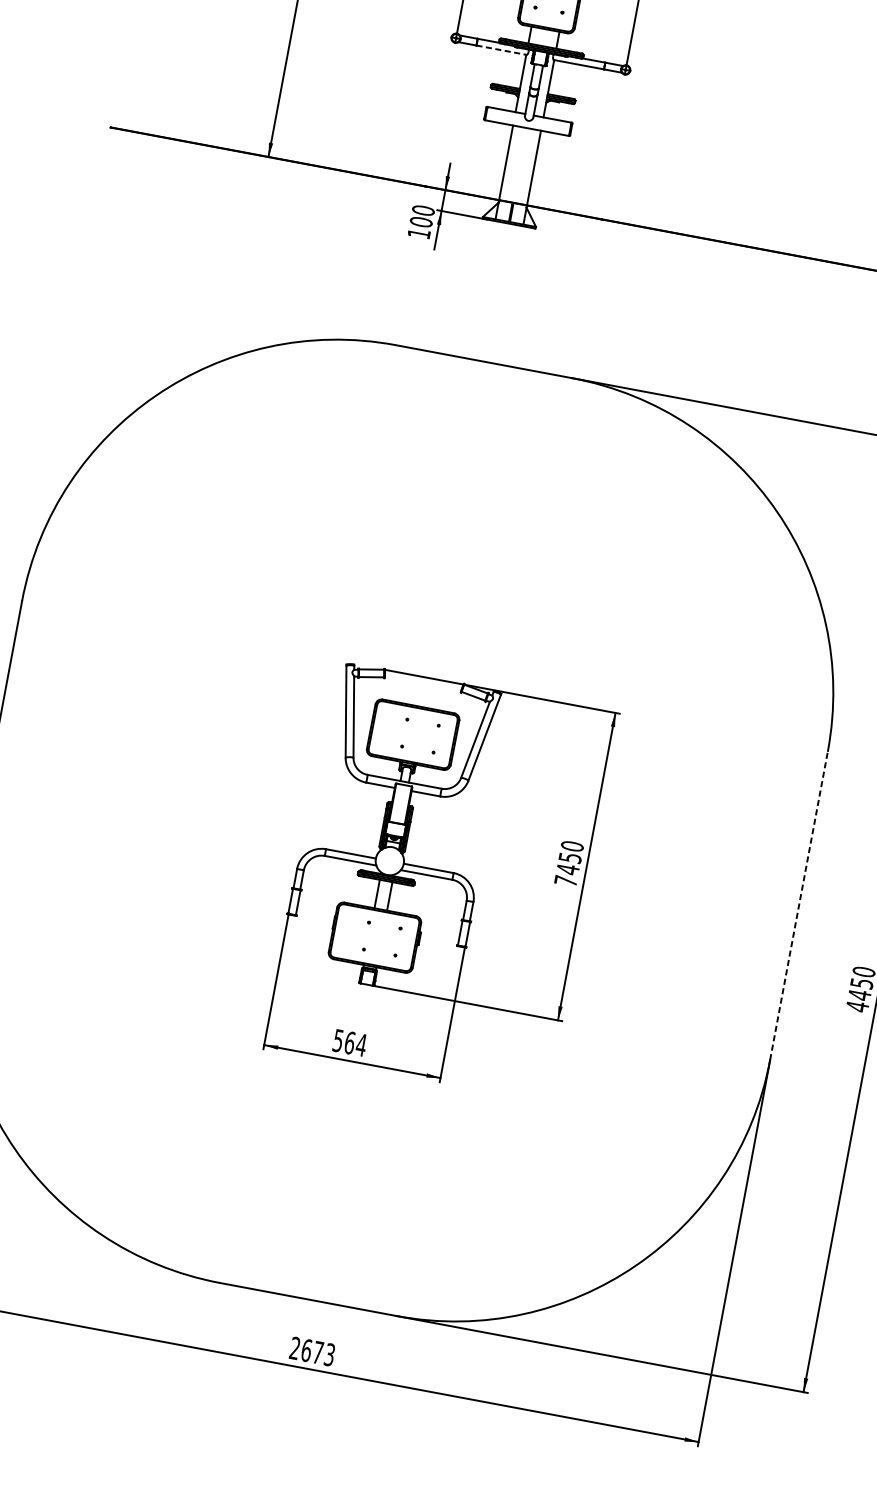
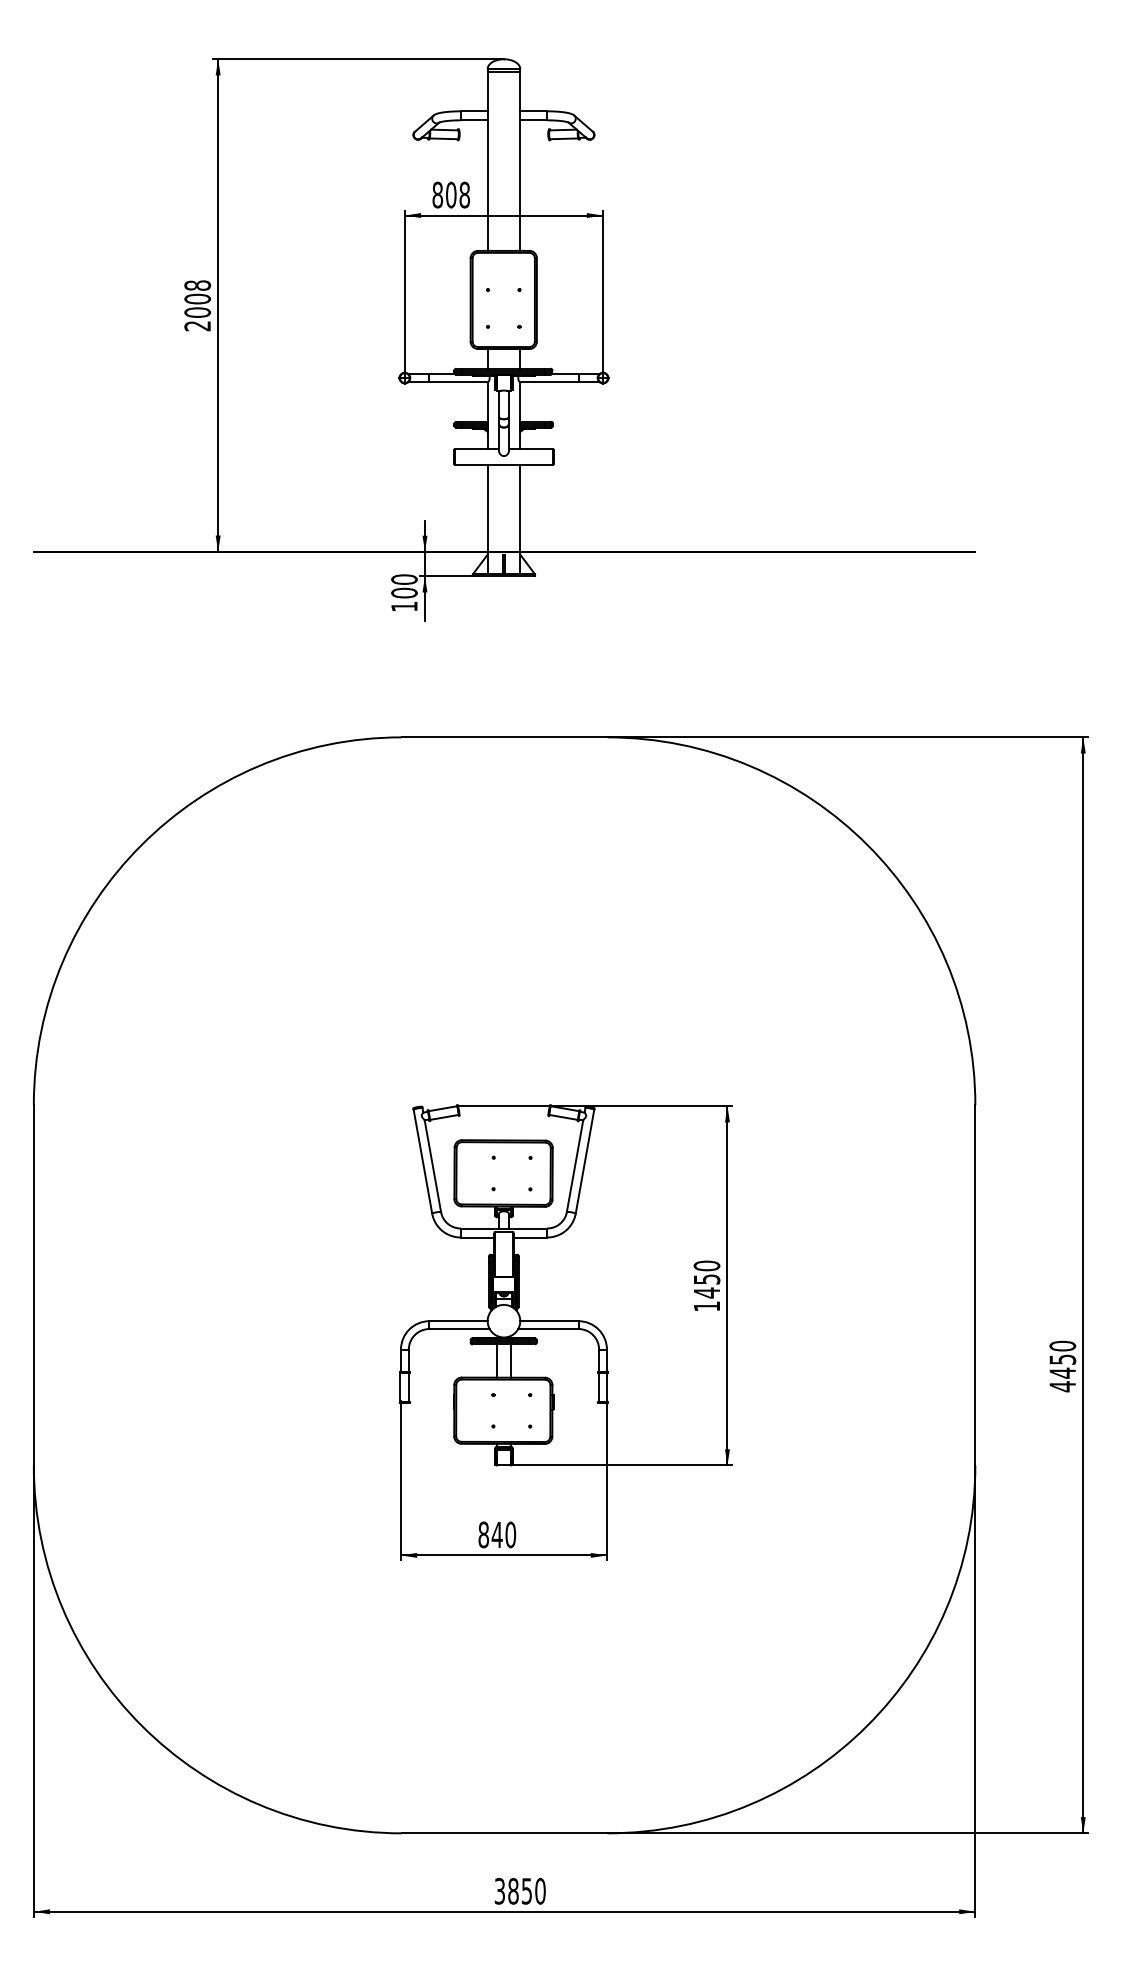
line: (502, 50) -> (459, 382), dashed -> solid
text: (565, 881) -> (706, 1306), 7450 -> 1450
line: (799, 905) -> (975, 1284), dashed -> solid
text: (350, 1042) -> (497, 1534), 564 -> 840
text: (311, 1351) -> (519, 1891), 2673 -> 3850

